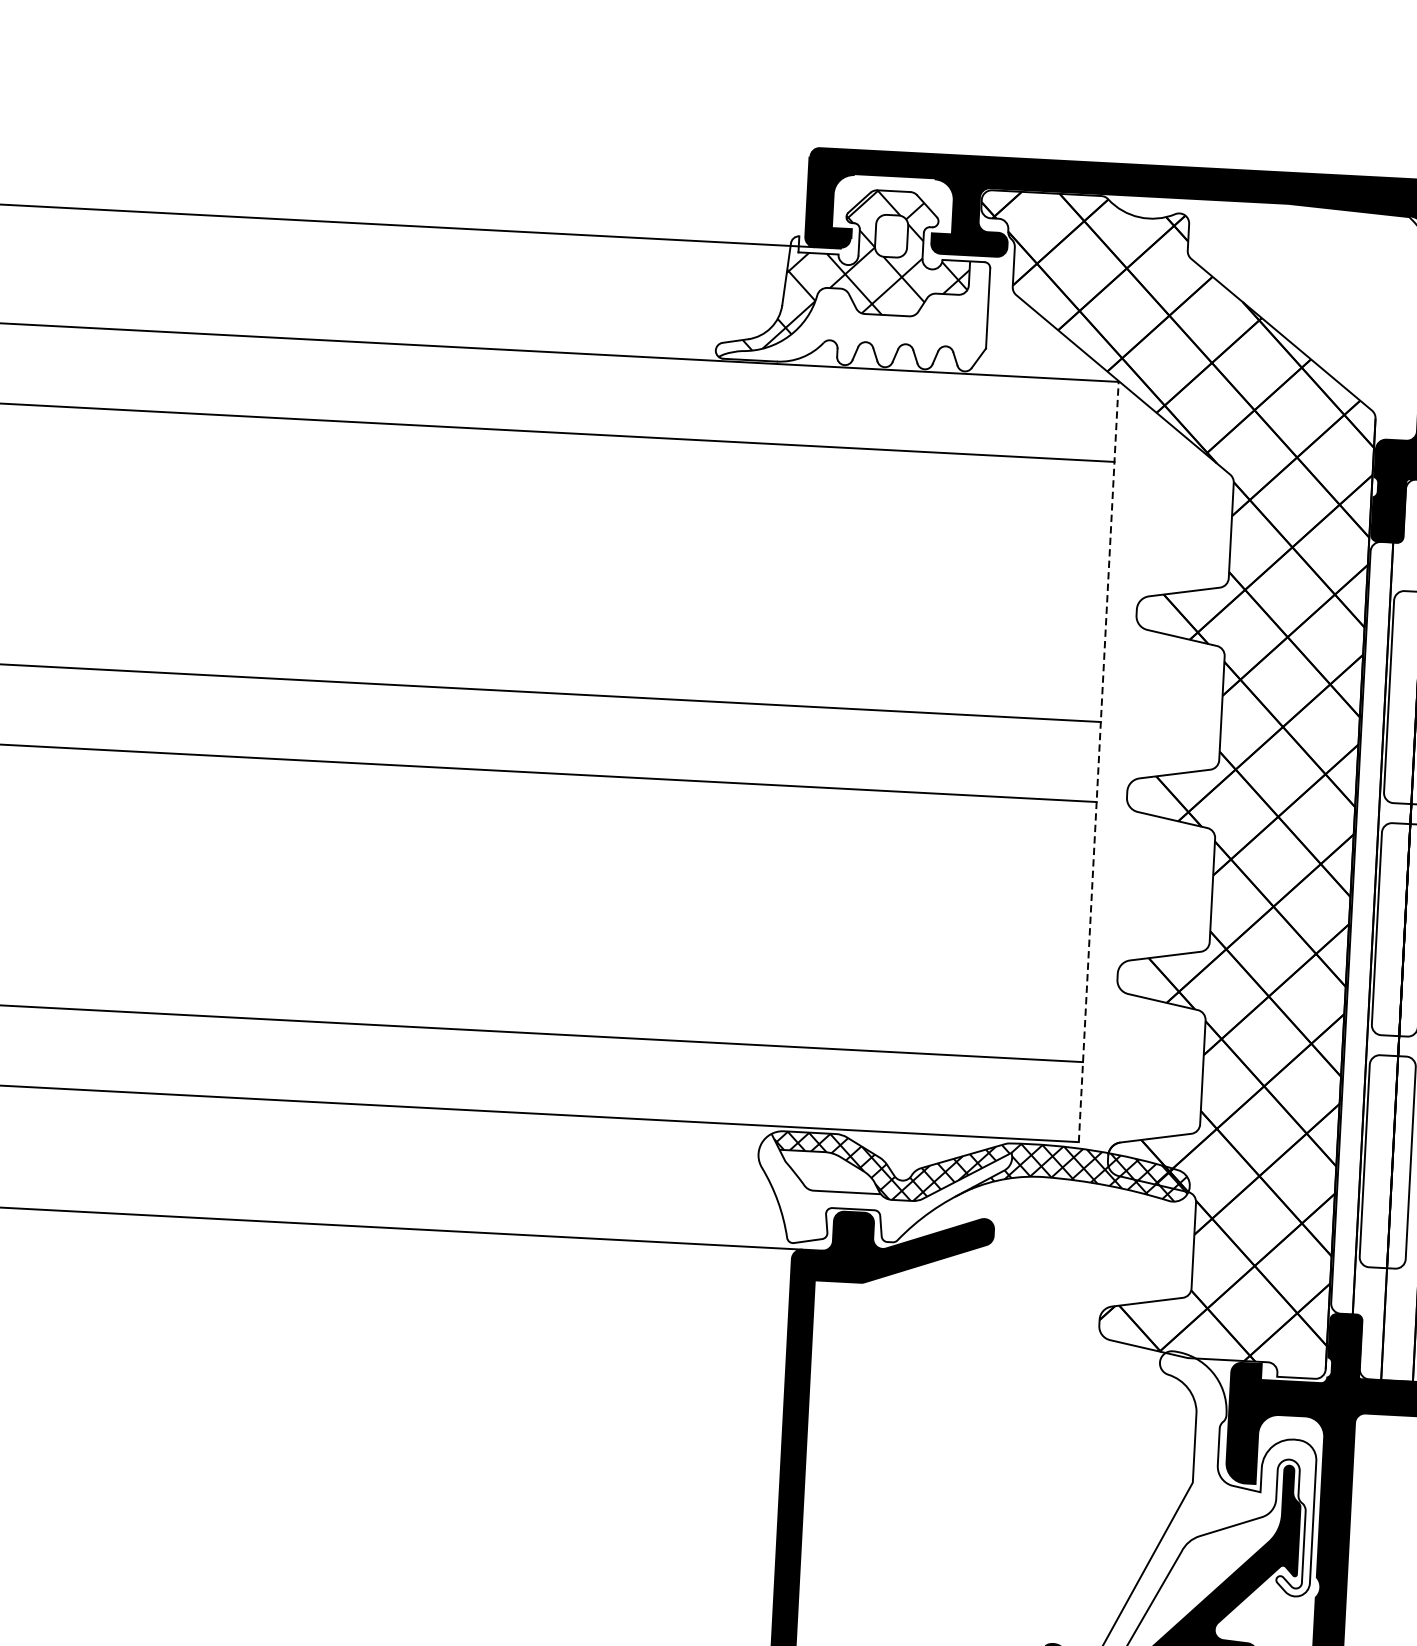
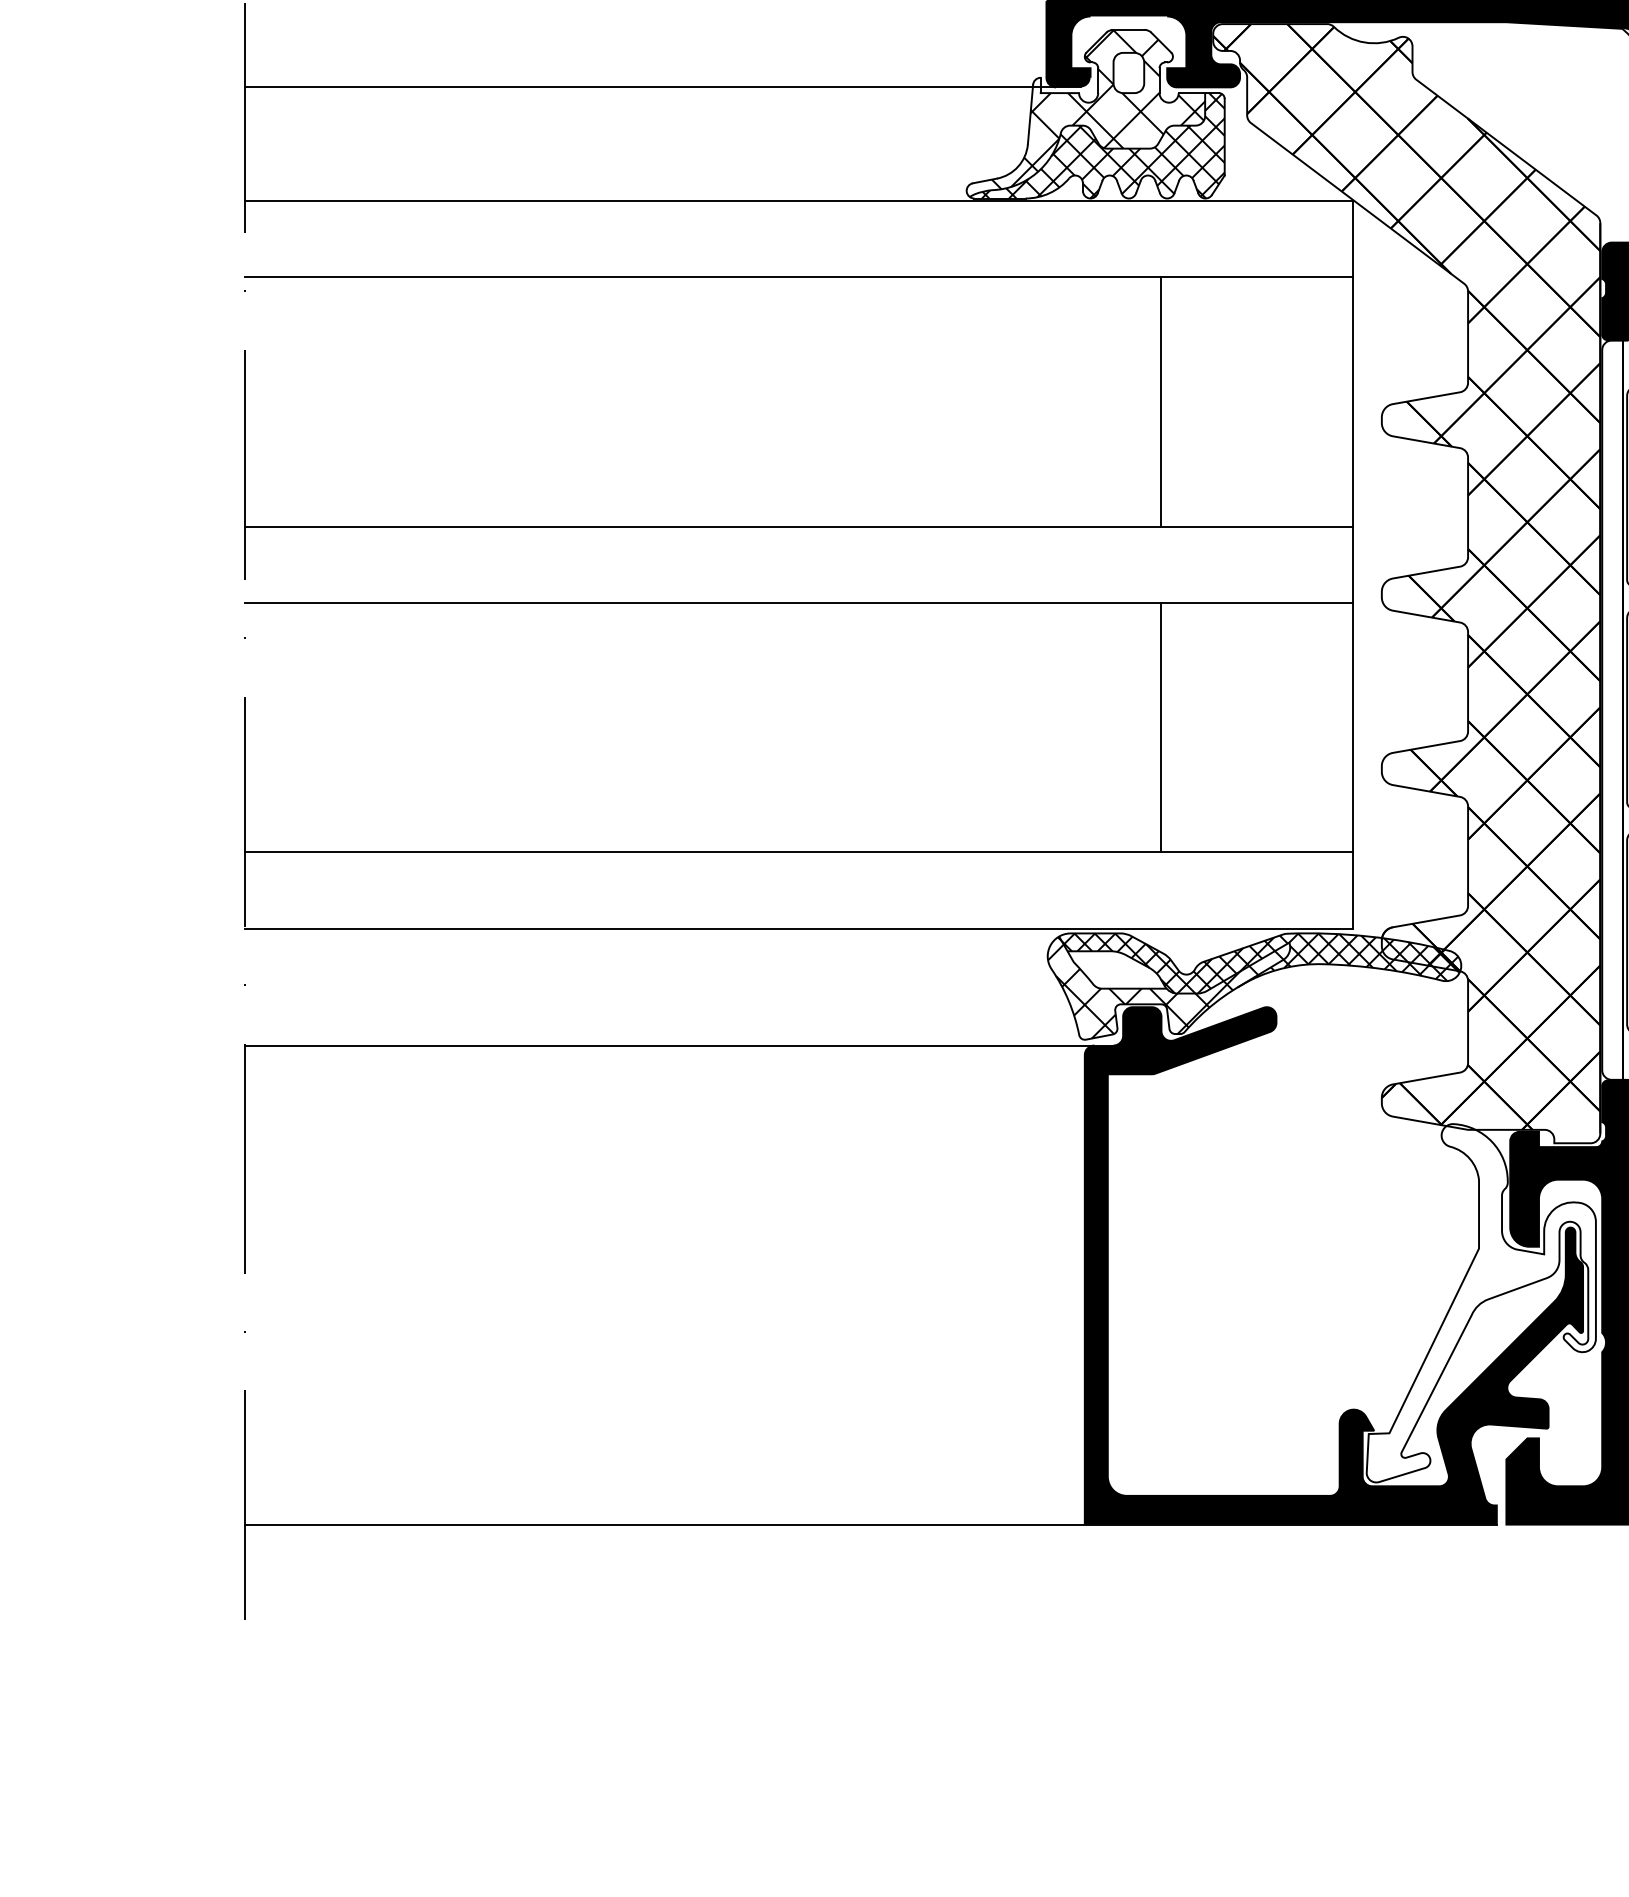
hatch: (860, 310) -> (1102, 145), added
line: (907, 580) -> (1161, 401), added
line: (1099, 761) -> (1353, 564), dashed -> solid
line: (889, 921) -> (1161, 727), added
hatch: (879, 1192) -> (1165, 987), added

